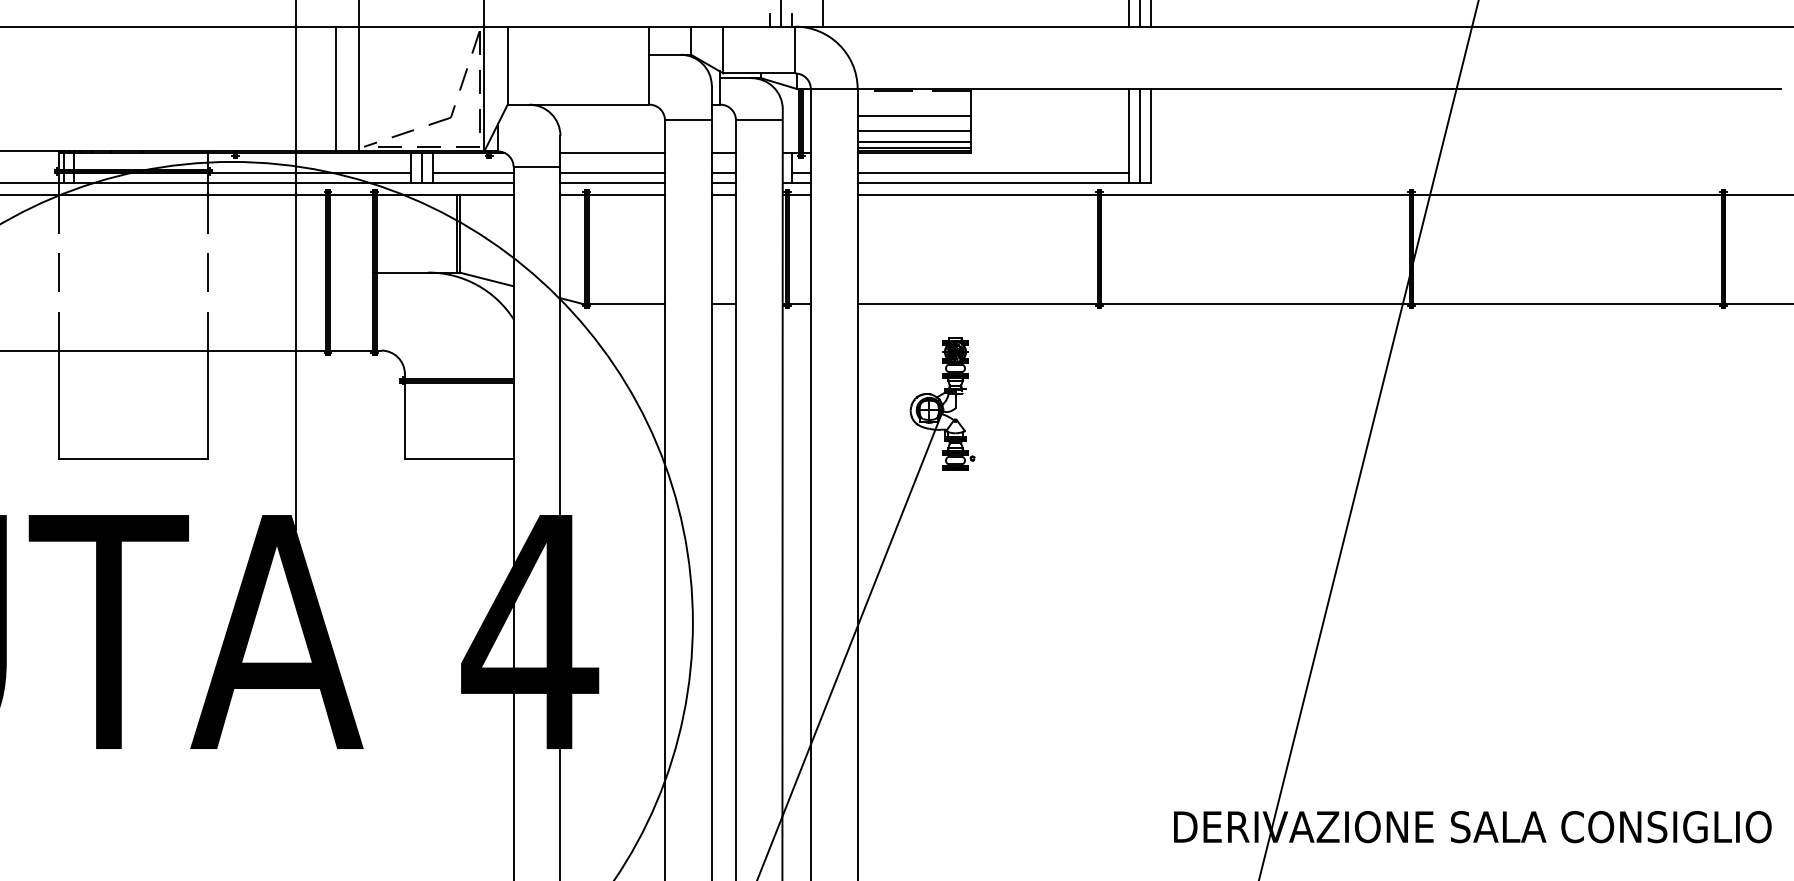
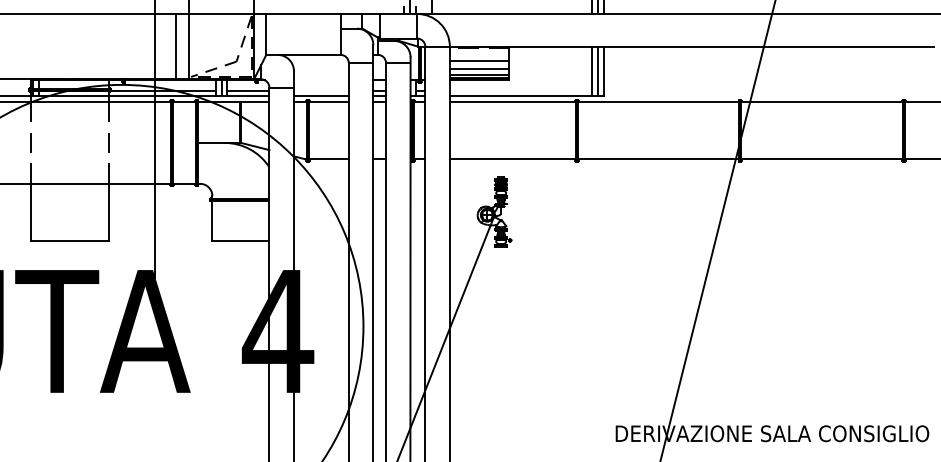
line: (610, 153) -> (320, 80), removed
line: (610, 172) -> (320, 90), removed
line: (992, 172) -> (520, 90), removed

